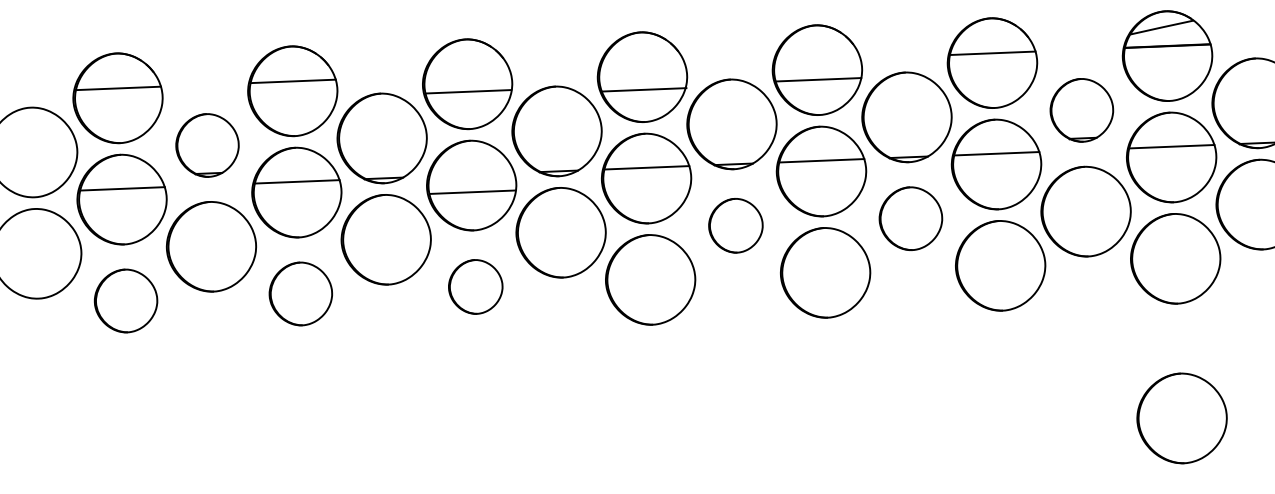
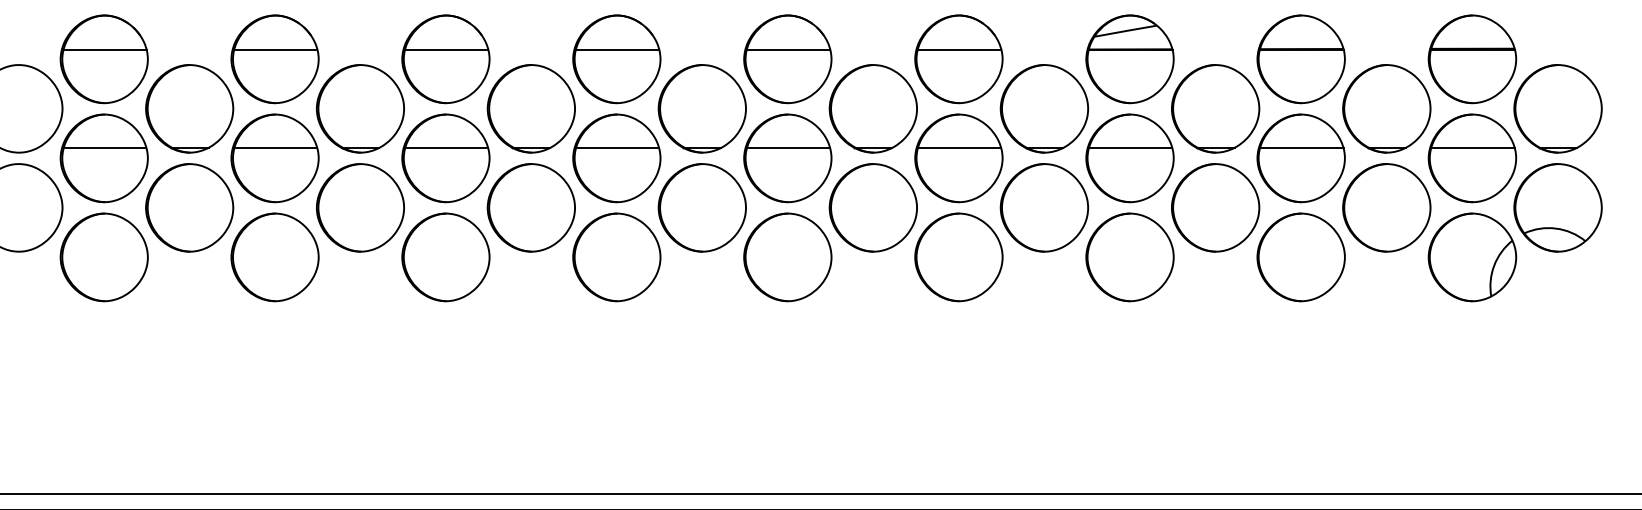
line: (818, 79) -> (788, 49), moved
line: (643, 89) -> (617, 49), moved
line: (468, 91) -> (446, 49), moved
part: (1081, 110) -> (1043, 108), size x1.43
part: (207, 145) -> (189, 108), size x1.43
line: (472, 191) -> (446, 147), moved
part: (910, 218) -> (872, 207), size x1.43
part: (735, 225) -> (701, 207), size x1.67
part: (475, 287) -> (445, 257), size x1.67
part: (300, 294) -> (274, 257), size x1.43
part: (125, 301) -> (103, 257), size x1.43
part: (1181, 418) -> (1129, 413), removed

